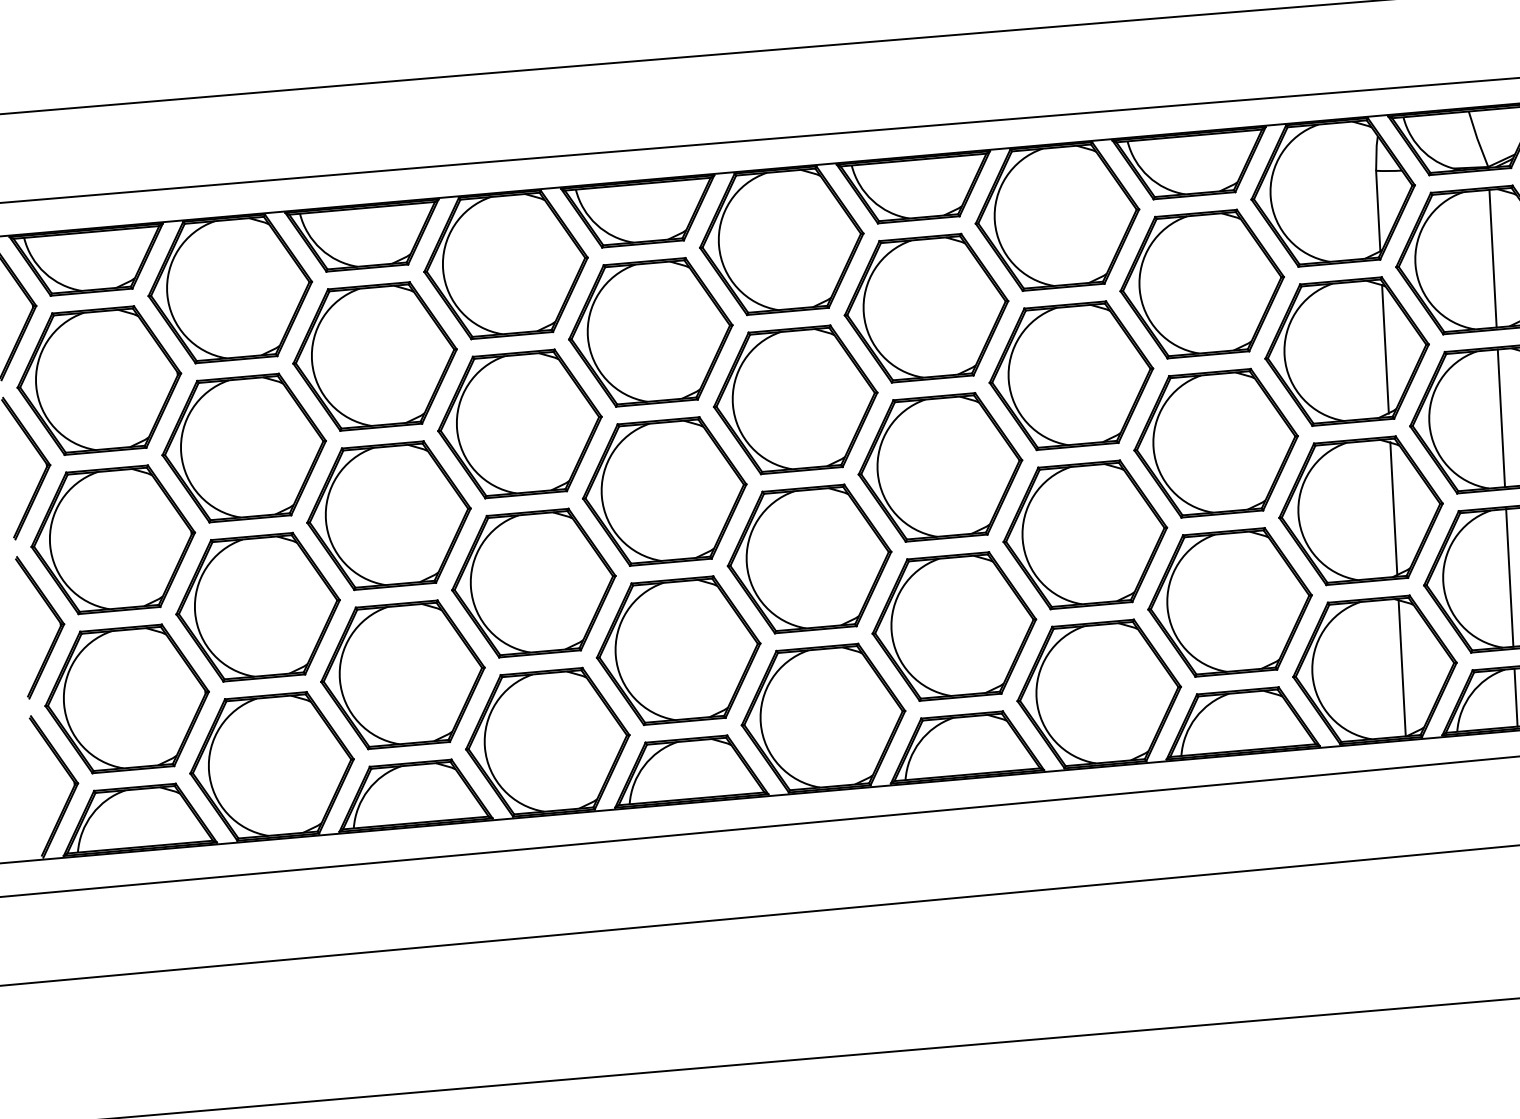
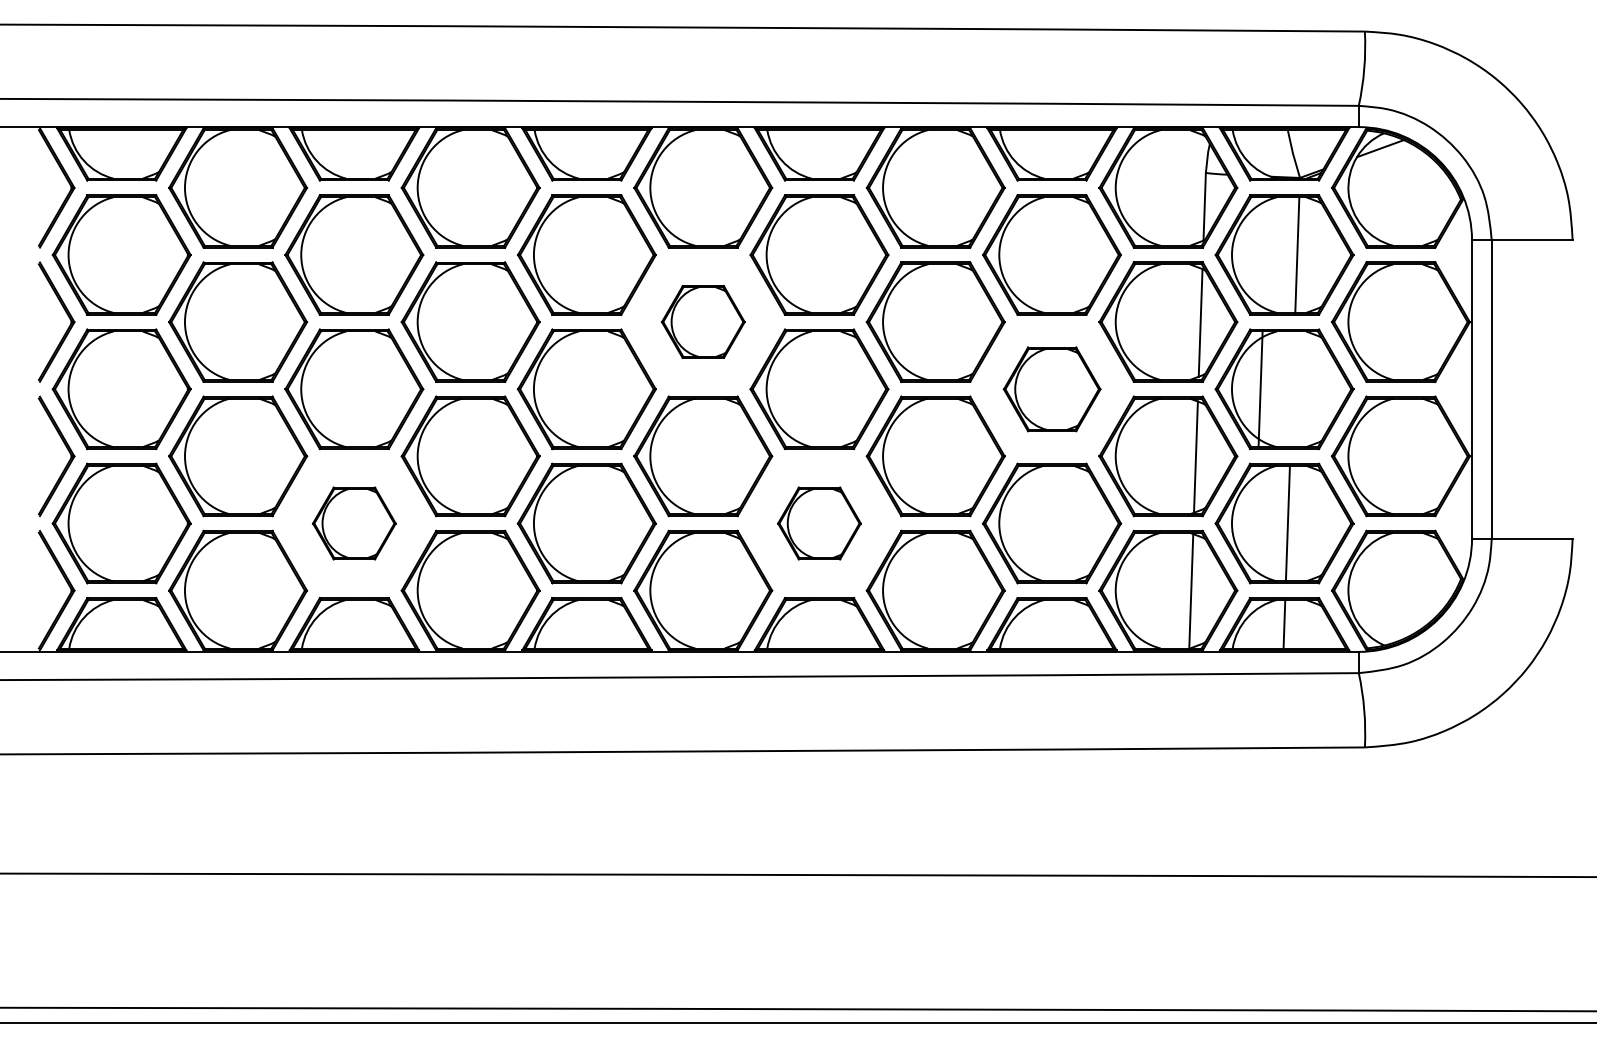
part: (795, 399) -> (703, 321), size x0.6
line: (1501, 418) -> (1260, 388), moved
part: (1216, 443) -> (1052, 389), size x0.7
part: (954, 626) -> (819, 523), size x0.6
part: (403, 674) -> (354, 523), size x0.6

